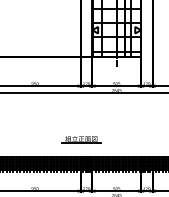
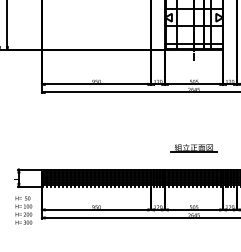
part: (81, 139) -> (193, 148), moved

